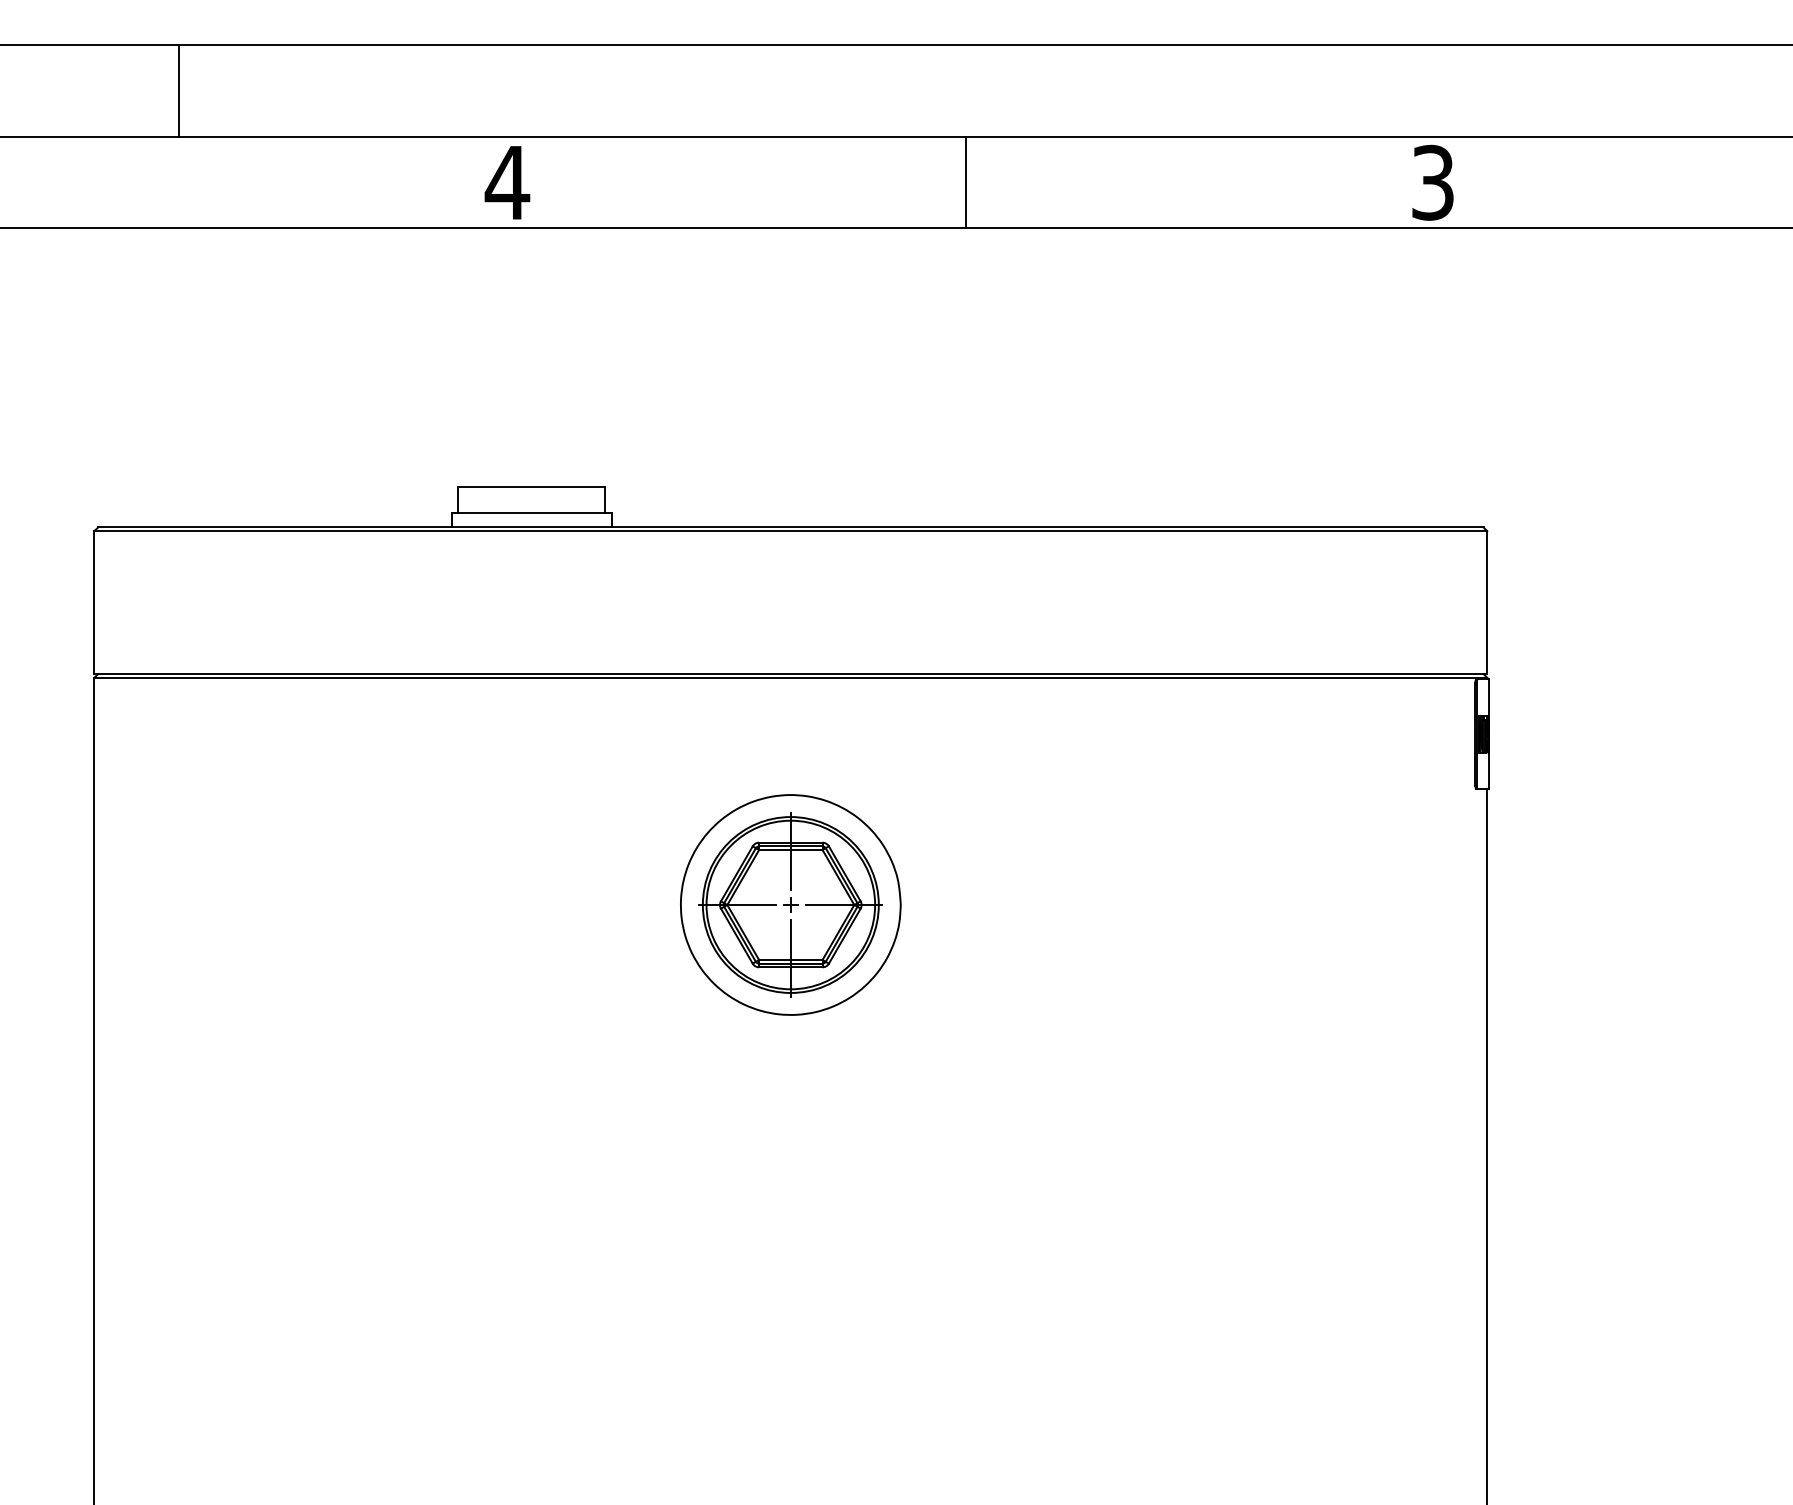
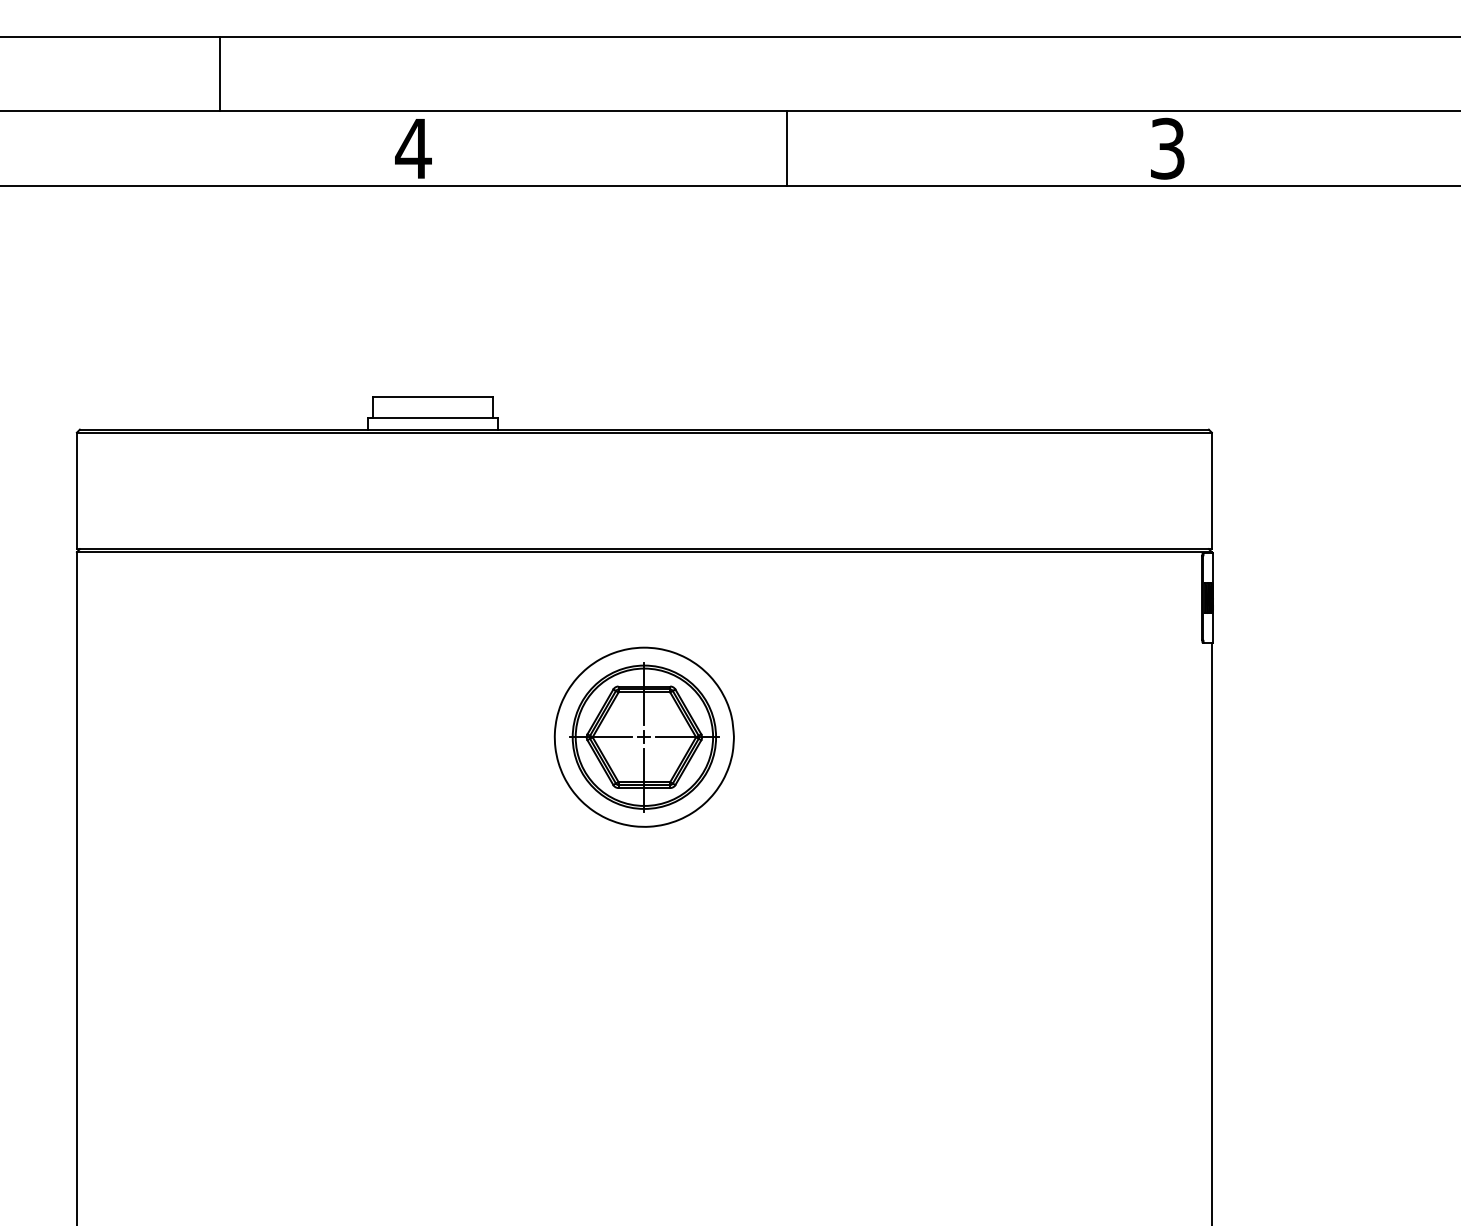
line: (178, 90) -> (219, 73), moved

